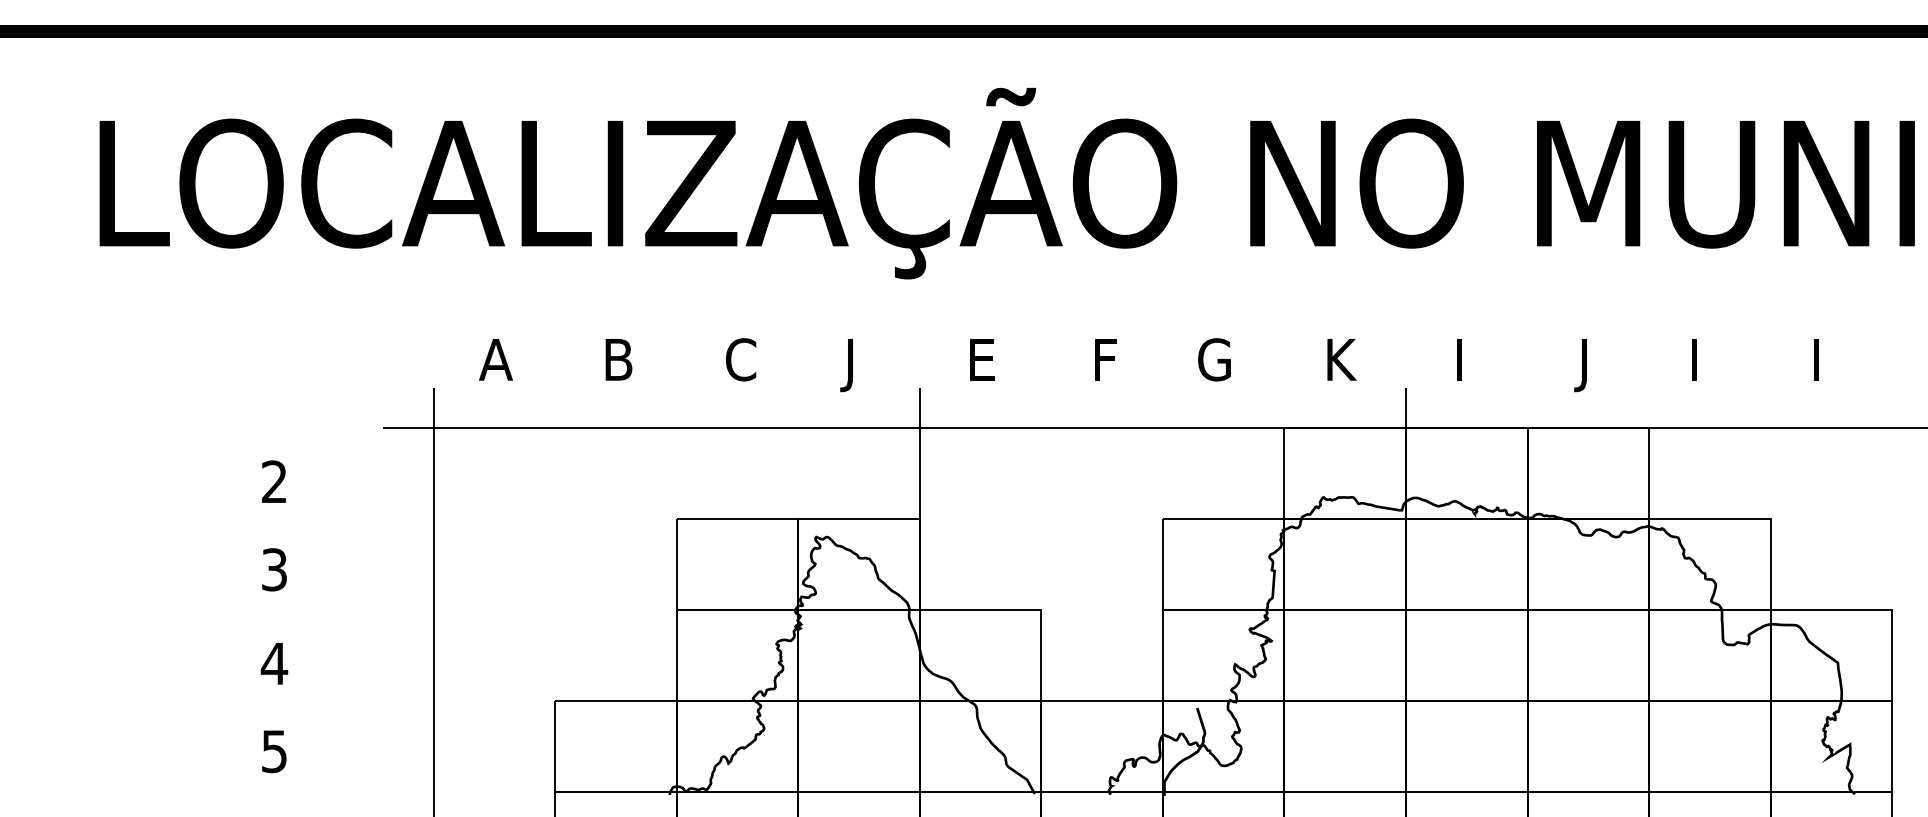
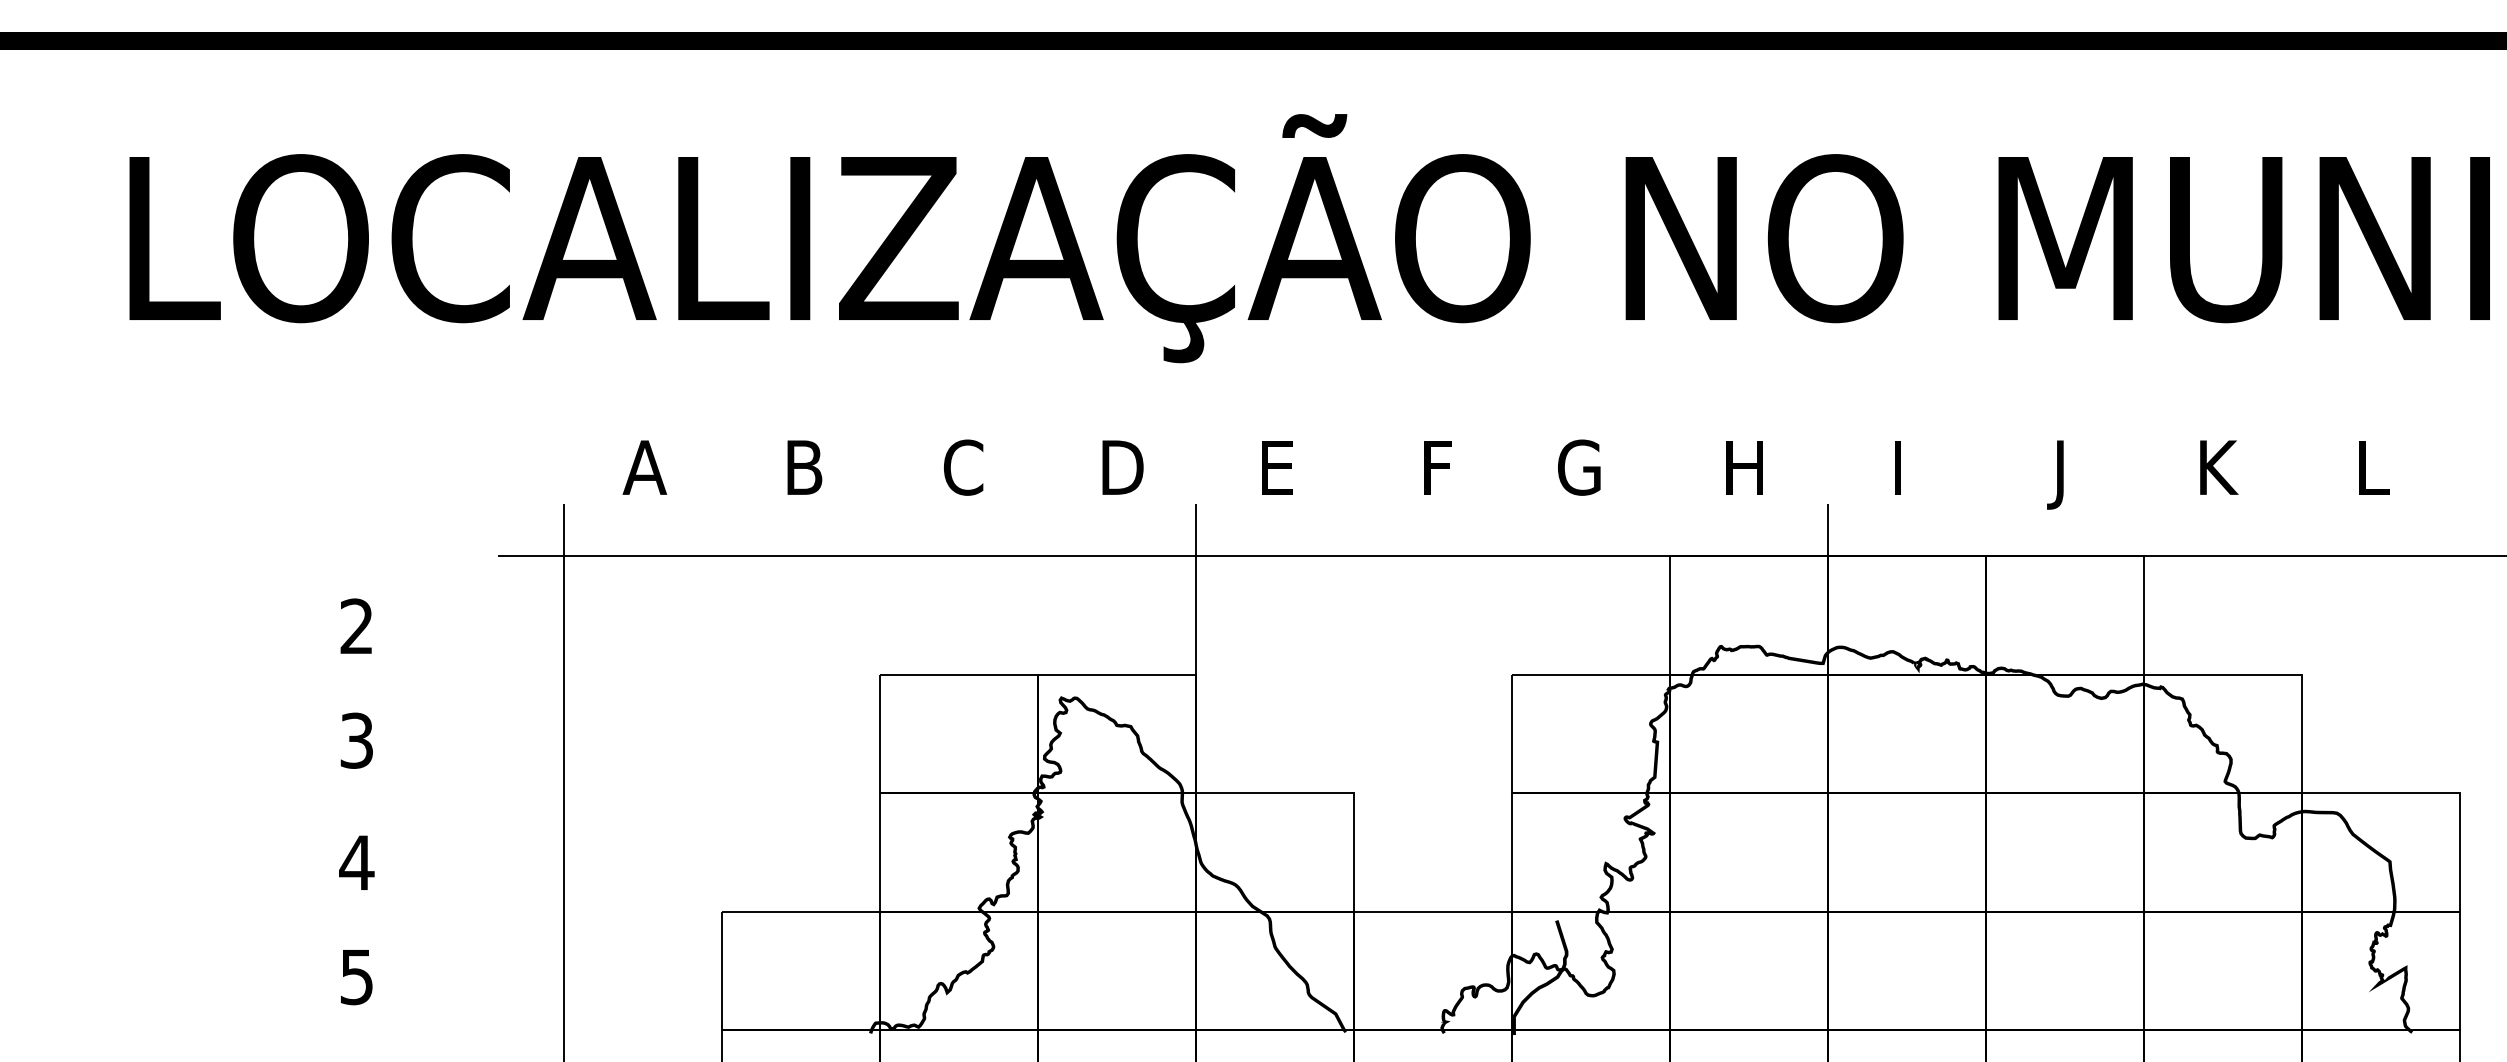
text: (1342, 359) -> (1745, 467), K -> H
text: (1706, 359) -> (2219, 467), I -> K
text: (859, 365) -> (1117, 474), J -> D
text: (1828, 378) -> (2377, 491), I -> L

